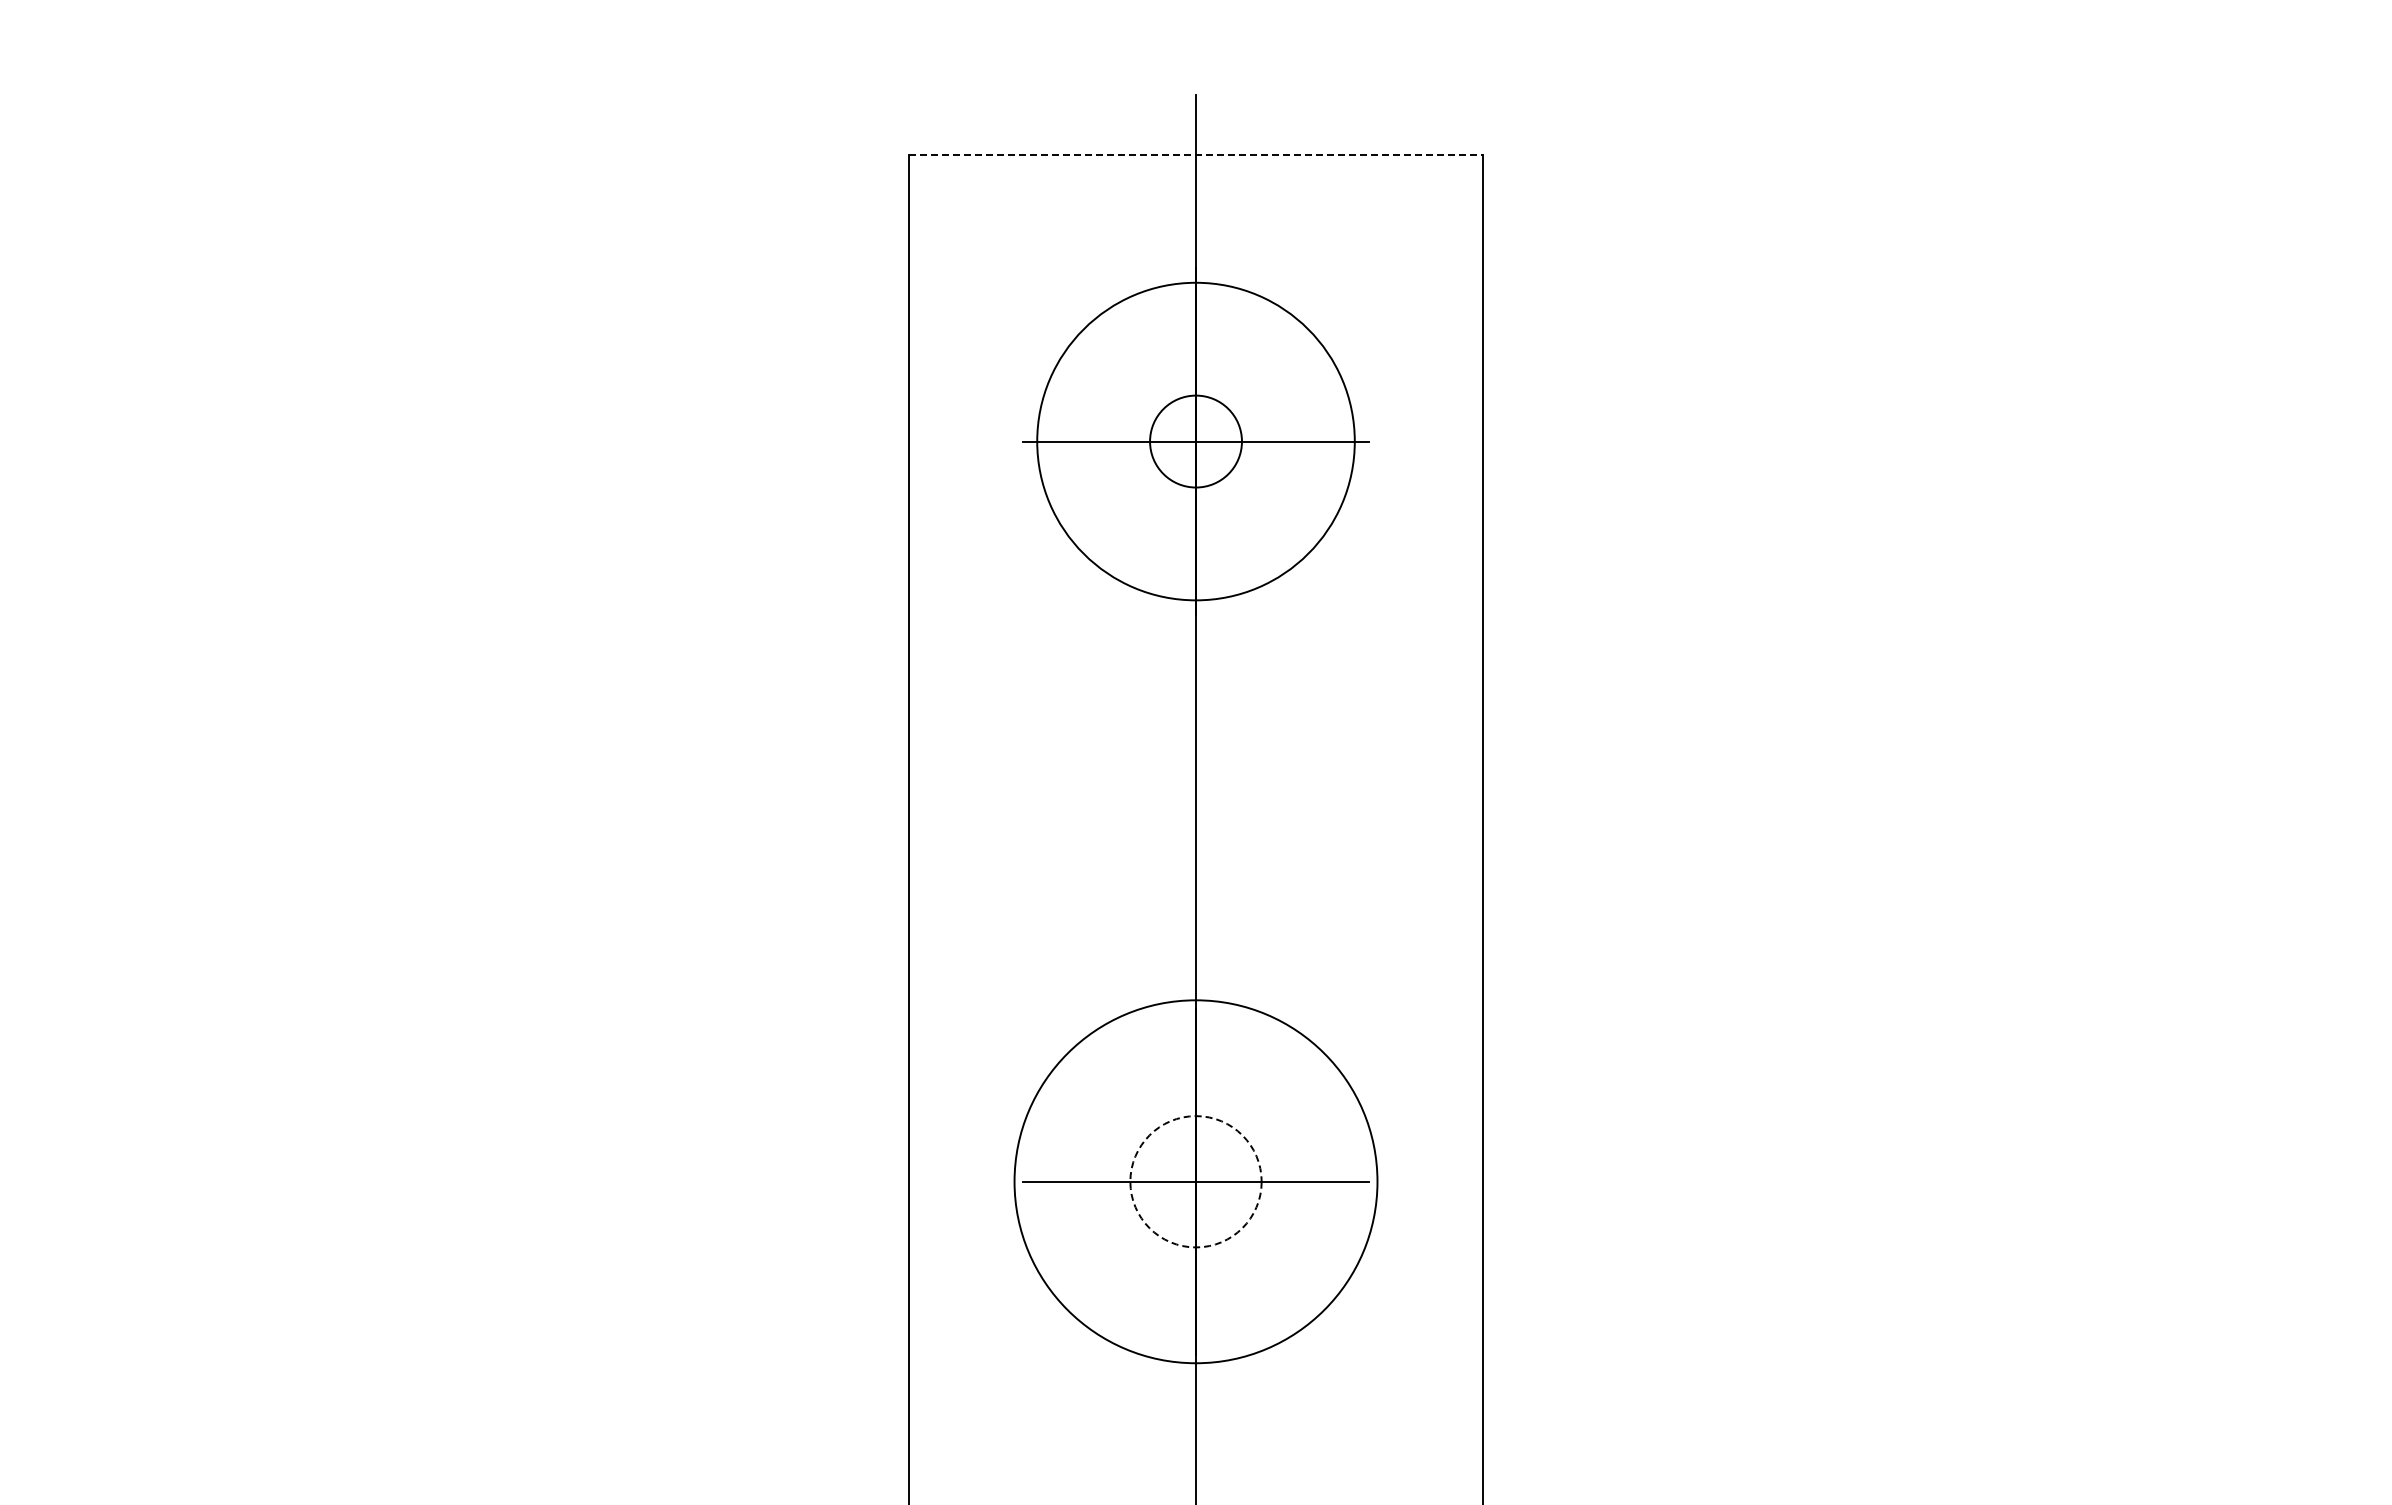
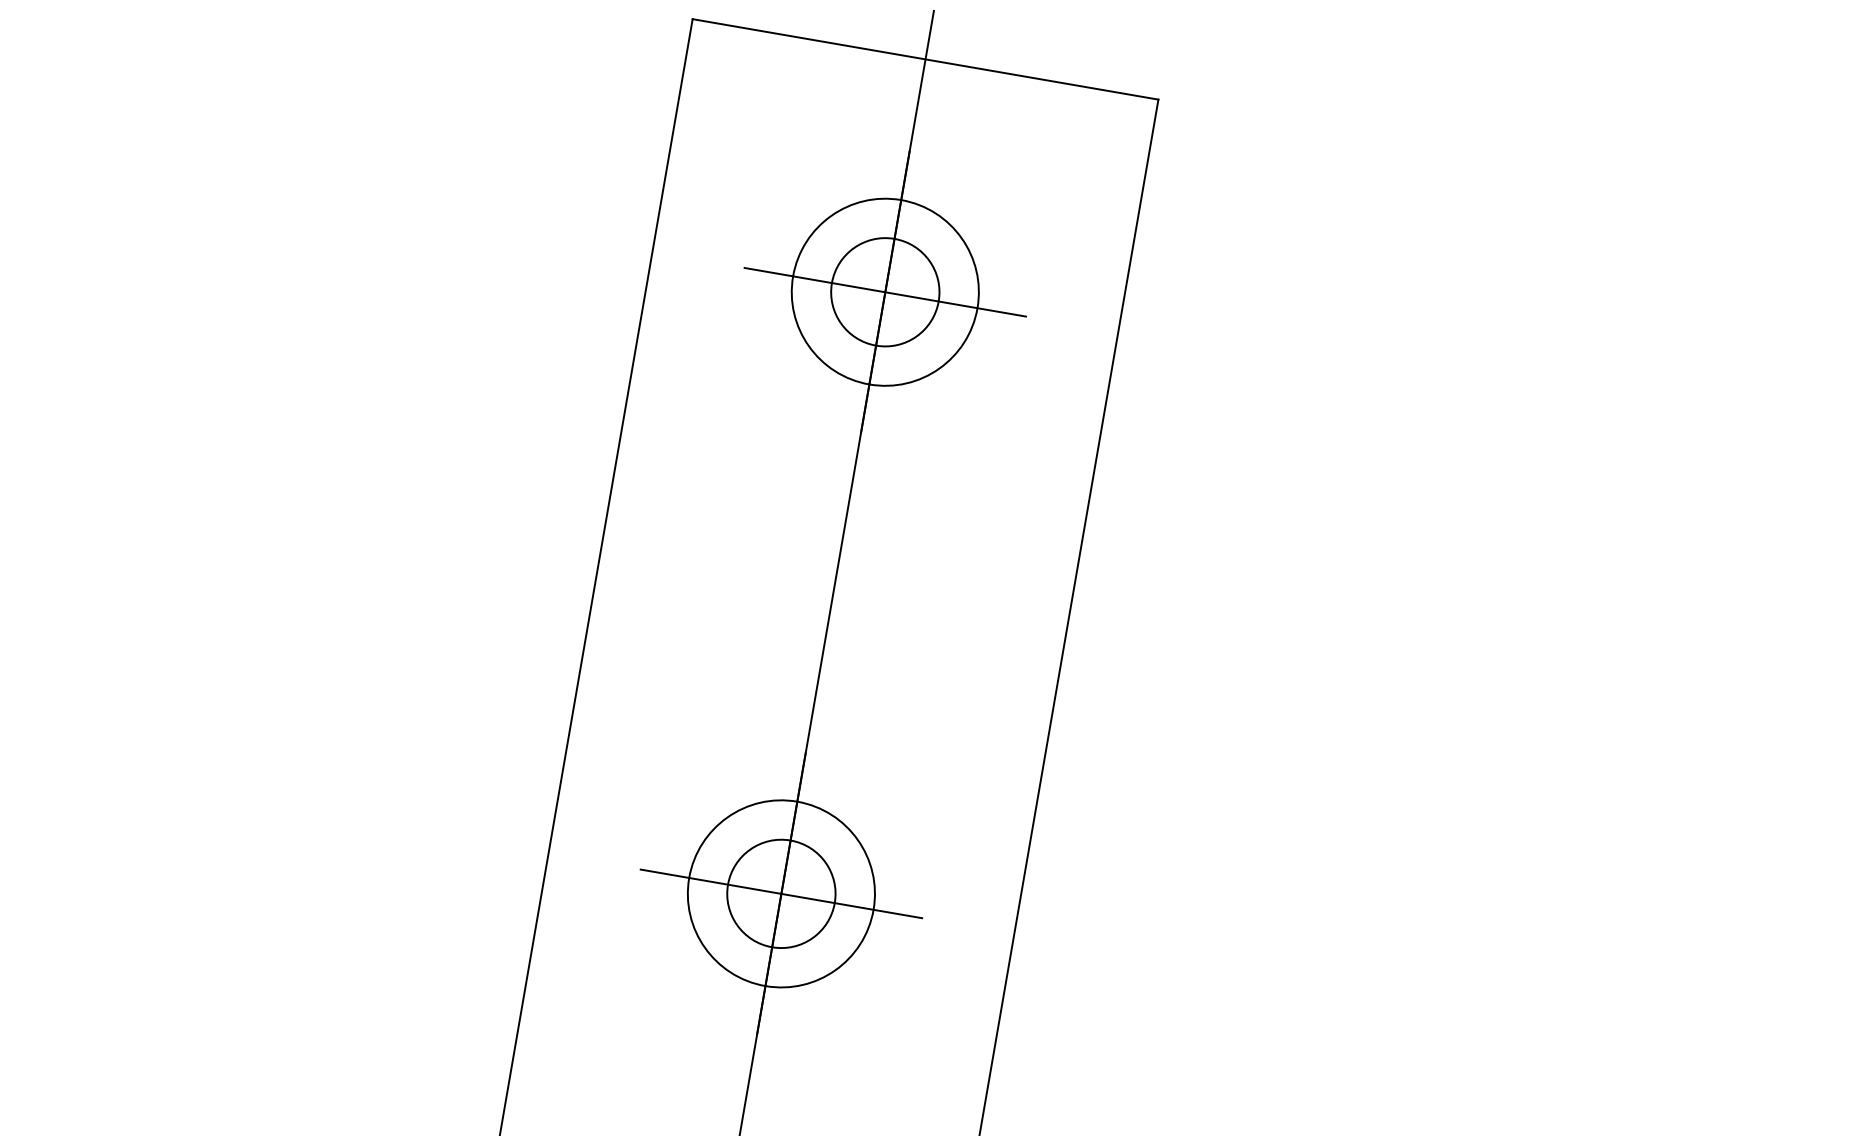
line: (1196, 155) -> (925, 59), dashed -> solid
circle: (1195, 441) -> (884, 292), size x0.71
circle: (1195, 441) -> (884, 292), size x1.43
circle: (1195, 1181) -> (781, 893), dashed -> solid
circle: (1195, 1181) -> (781, 893), size x0.62

